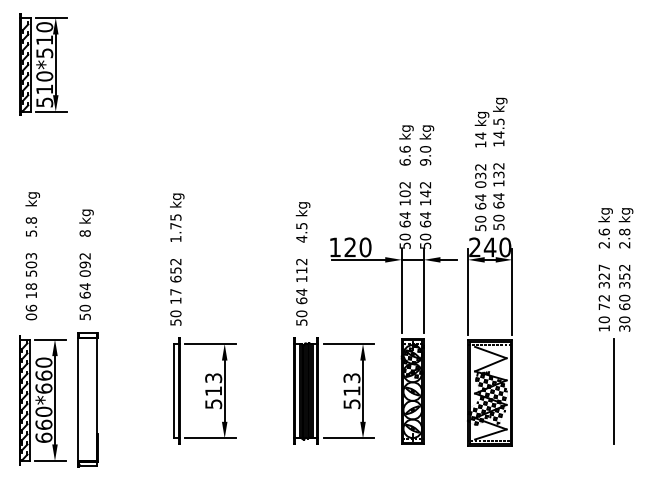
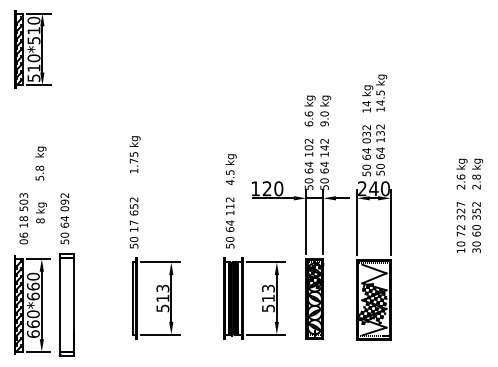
text: (32, 214) -> (40, 163), moved
text: (177, 217) -> (135, 154), moved
text: (86, 222) -> (41, 212), moved
line: (614, 391) -> (468, 298), removed

